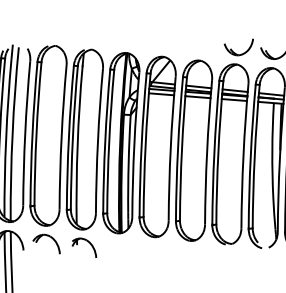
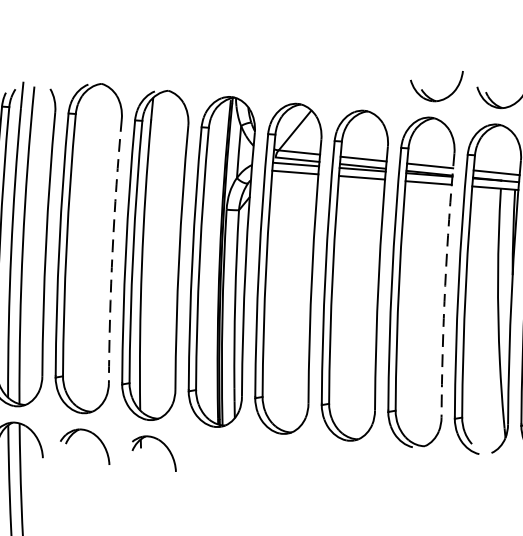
arc: (61, 137) -> (112, 251), solid -> dashed
arc: (243, 155) -> (445, 284), solid -> dashed

